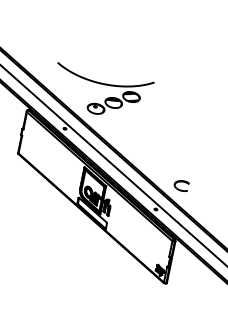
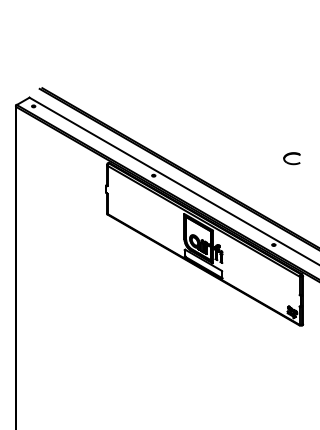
part: (105, 99) -> (192, 133), removed
part: (181, 185) -> (291, 158), moved

